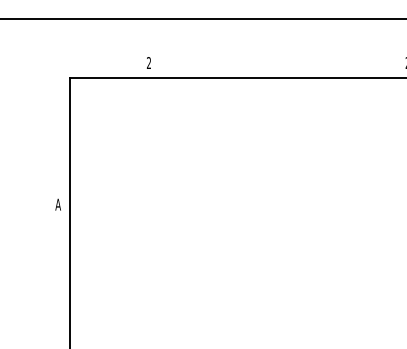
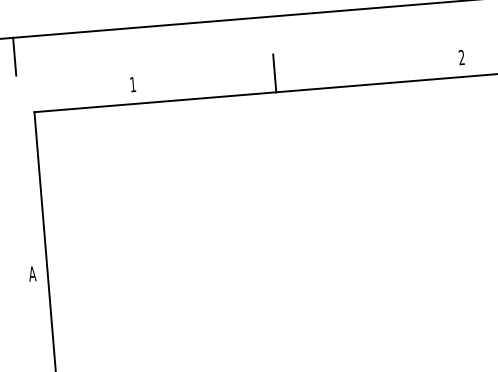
line: (58, 33) -> (14, 56), added
text: (148, 62) -> (132, 83), 2 -> 1
line: (260, 63) -> (274, 73), added

